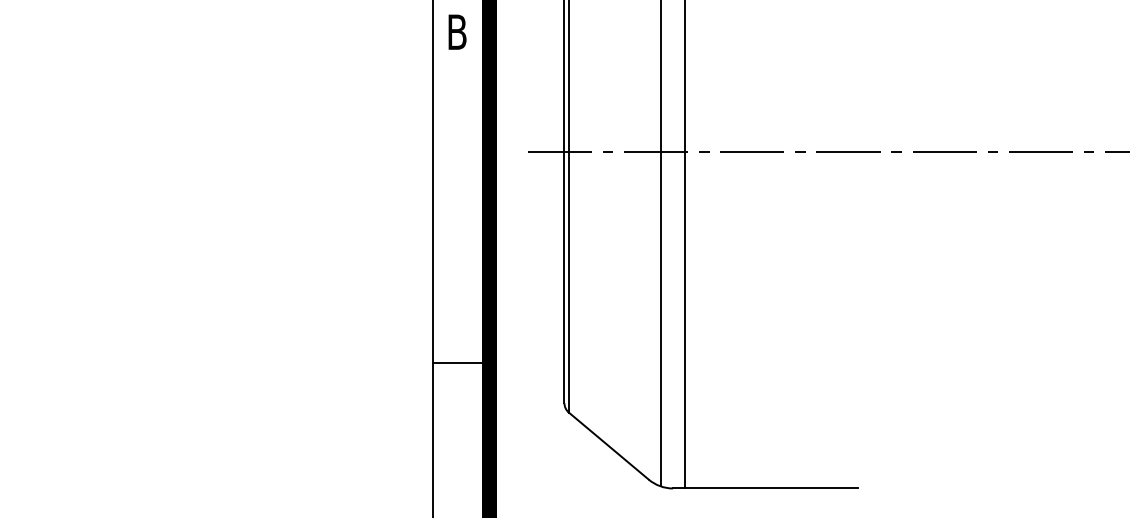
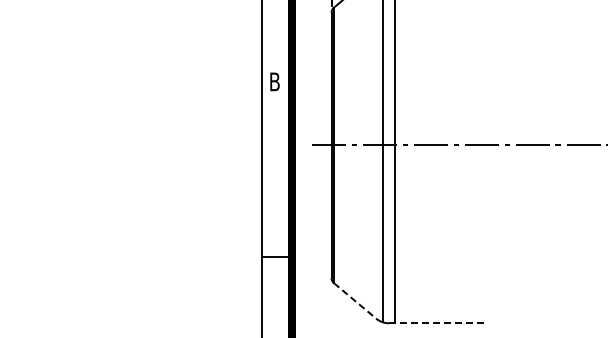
line: (609, 445) -> (355, 300), solid -> dashed
line: (764, 488) -> (437, 323), solid -> dashed

